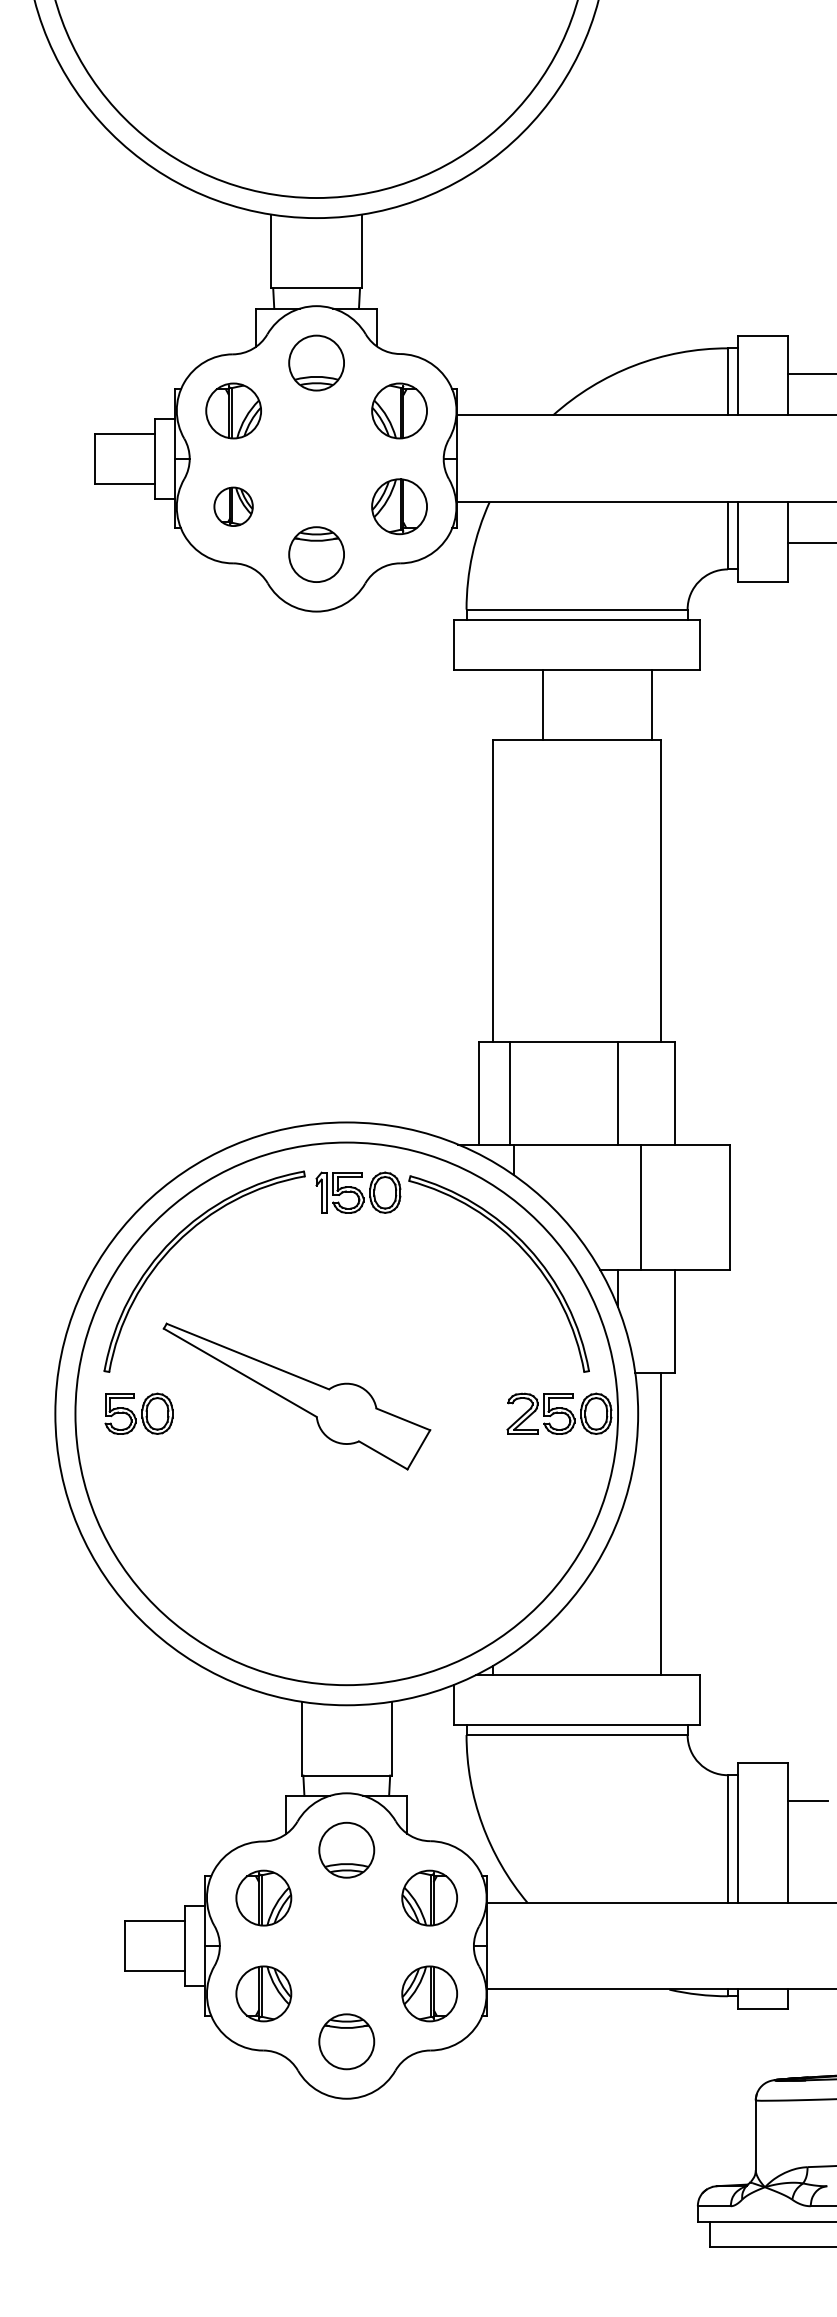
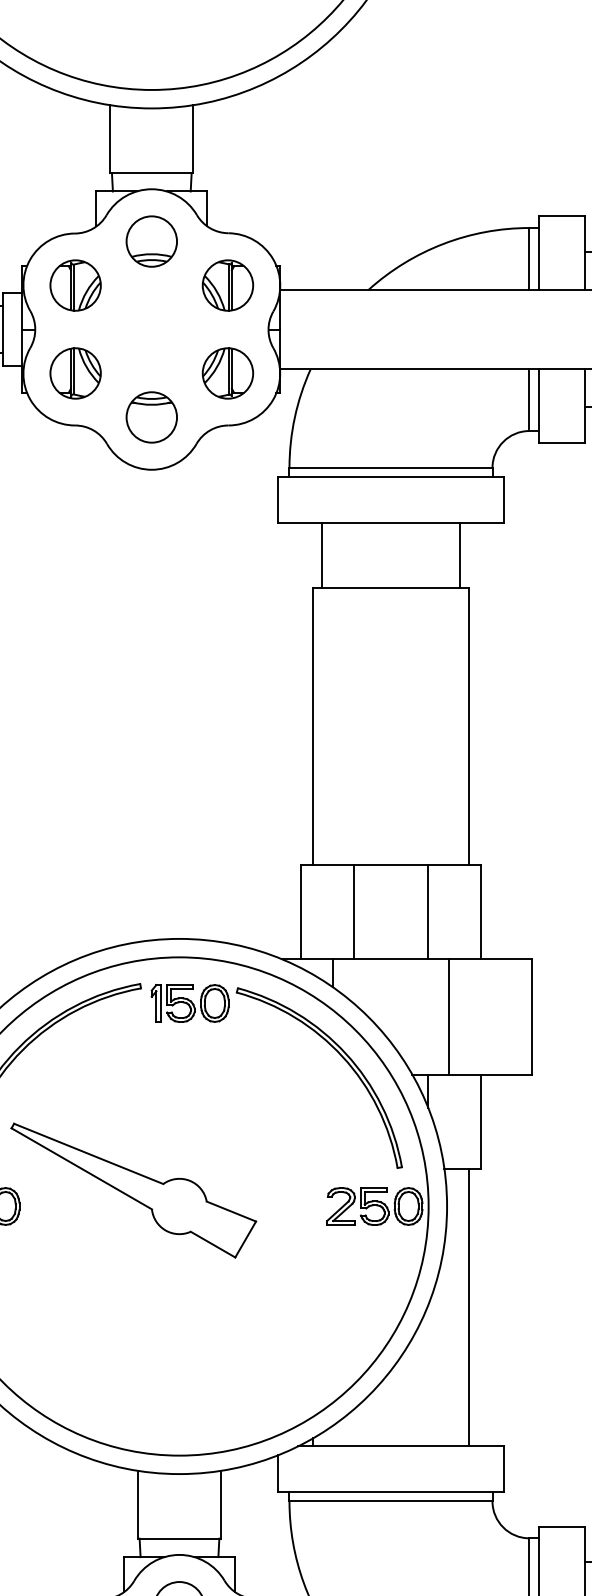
part: (233, 506) -> (75, 373), size x1.43
line: (542, 704) -> (321, 555), moved
line: (509, 1092) -> (353, 911), moved

